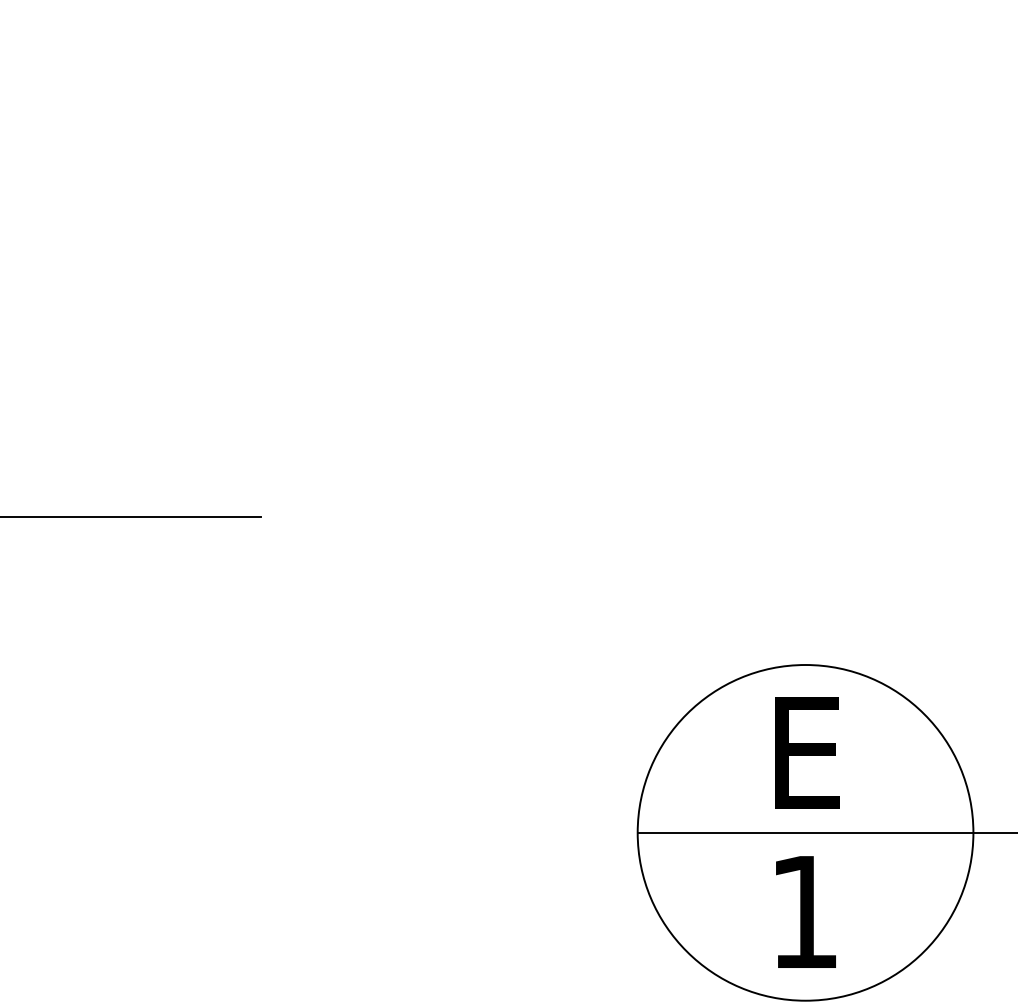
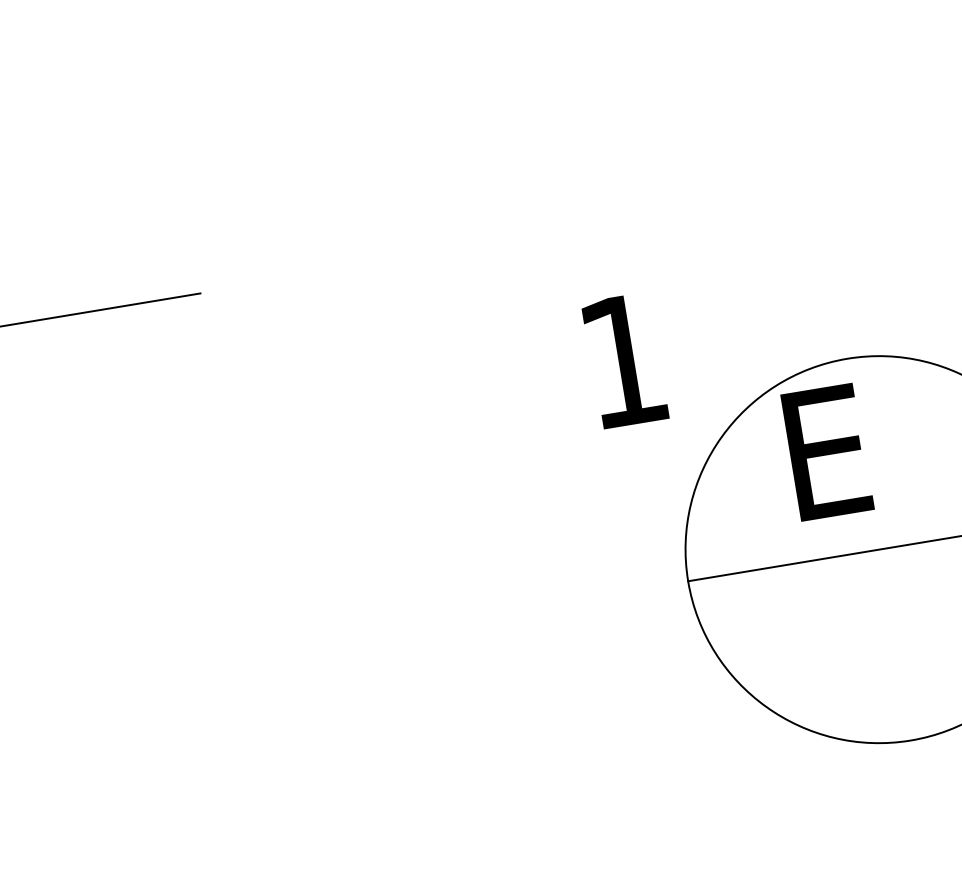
text: (807, 752) -> (827, 451), moved
text: (805, 911) -> (624, 360), moved

